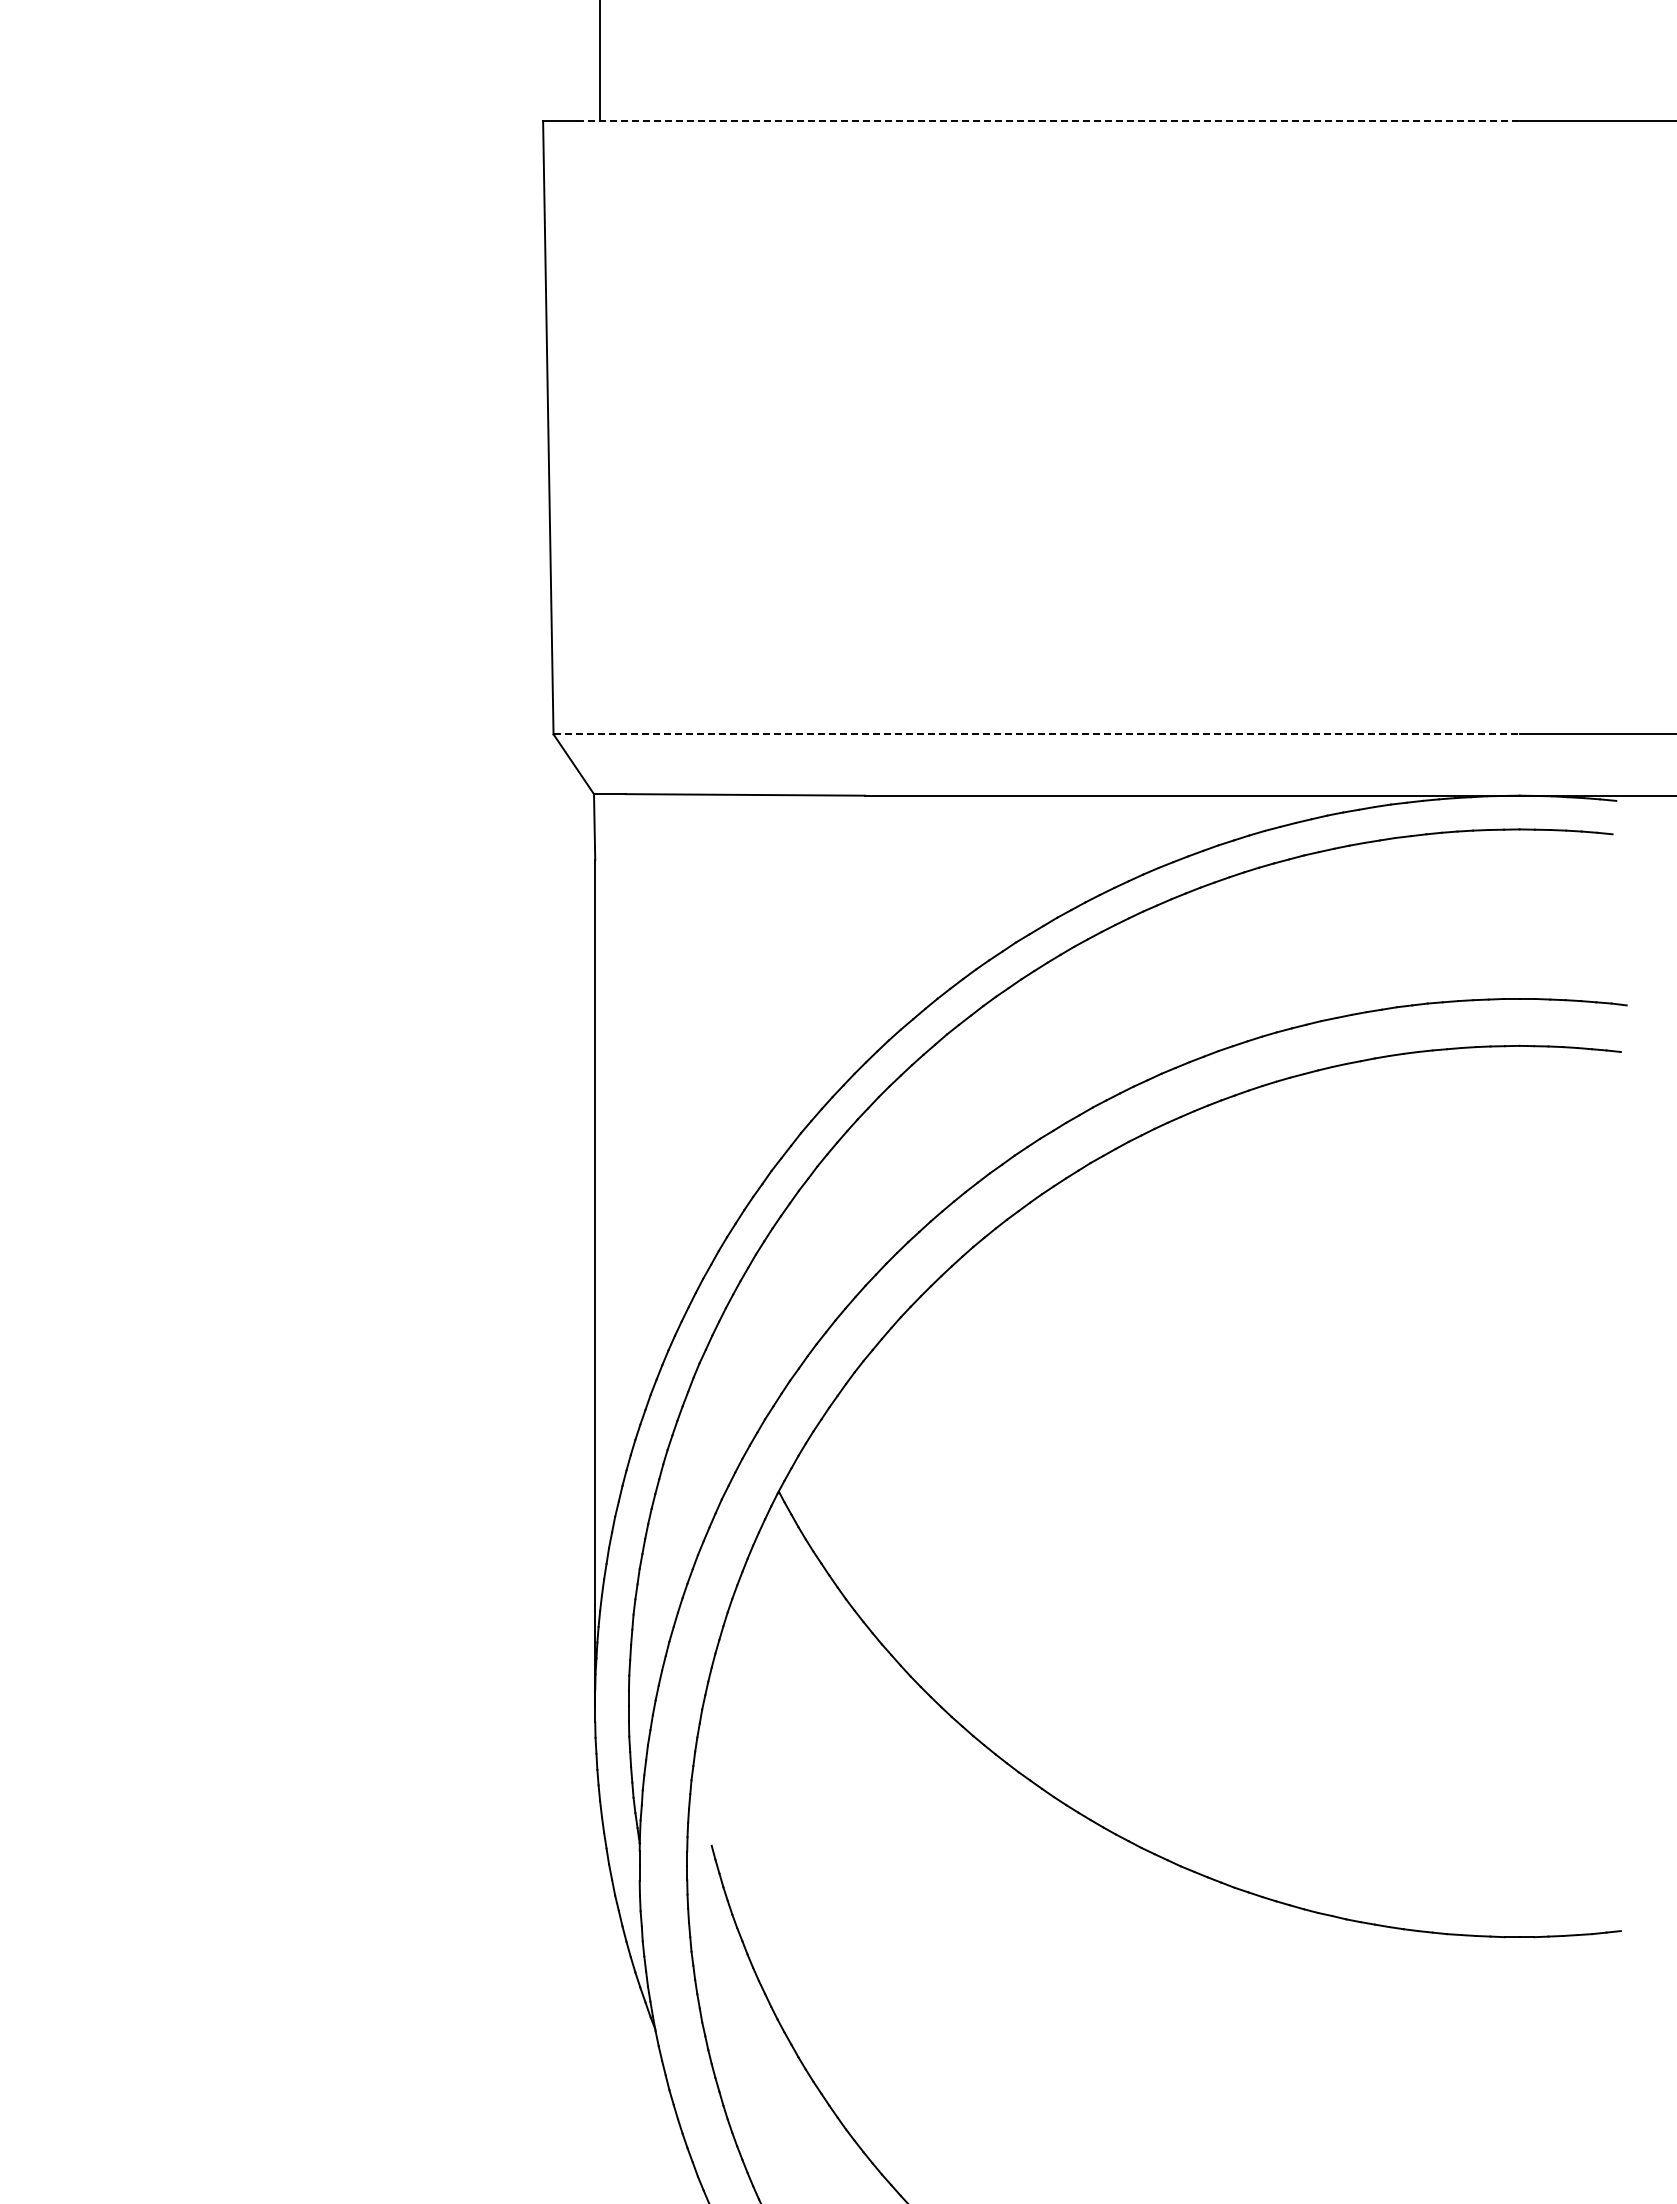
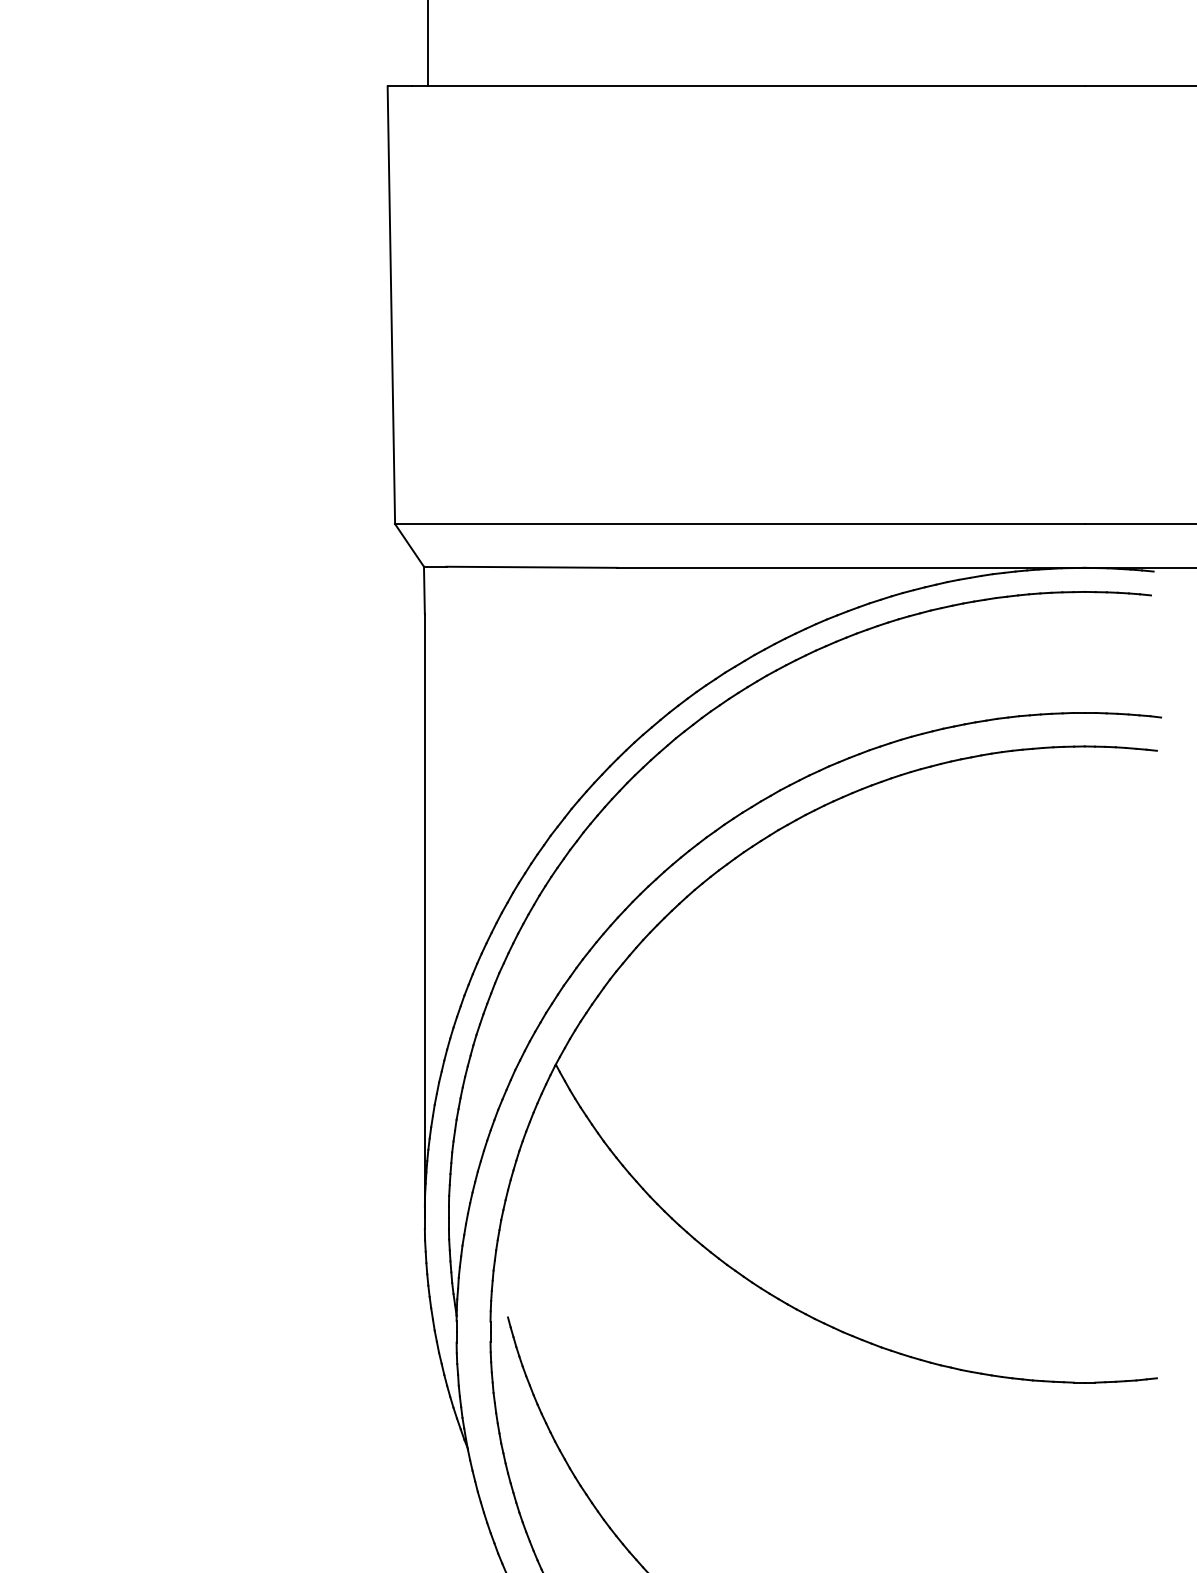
line: (1048, 121) -> (748, 86), dashed -> solid
line: (1037, 734) -> (740, 524), dashed -> solid

